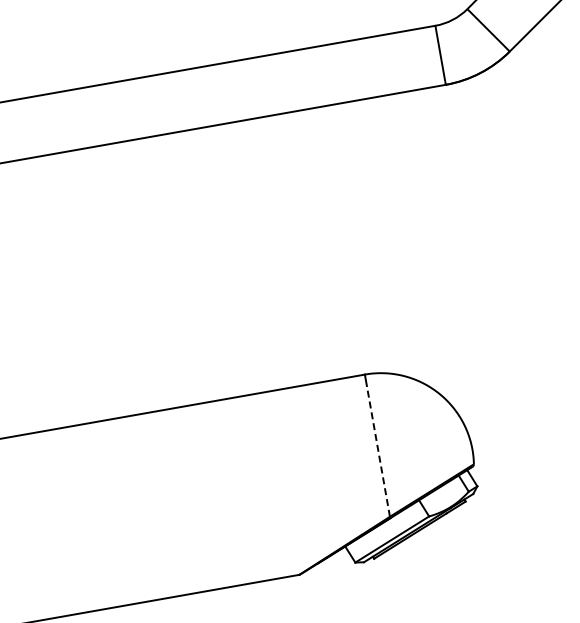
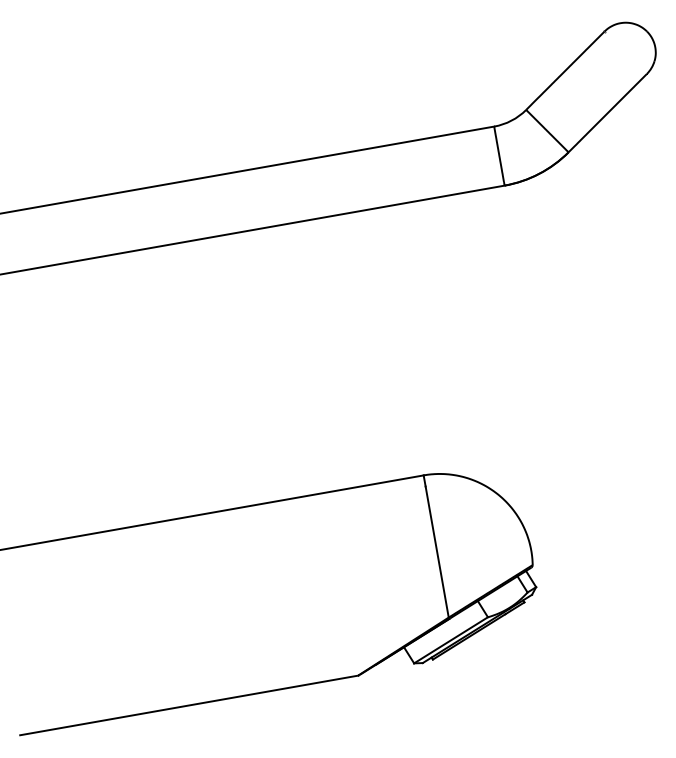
line: (378, 450) -> (437, 551), dashed -> solid

